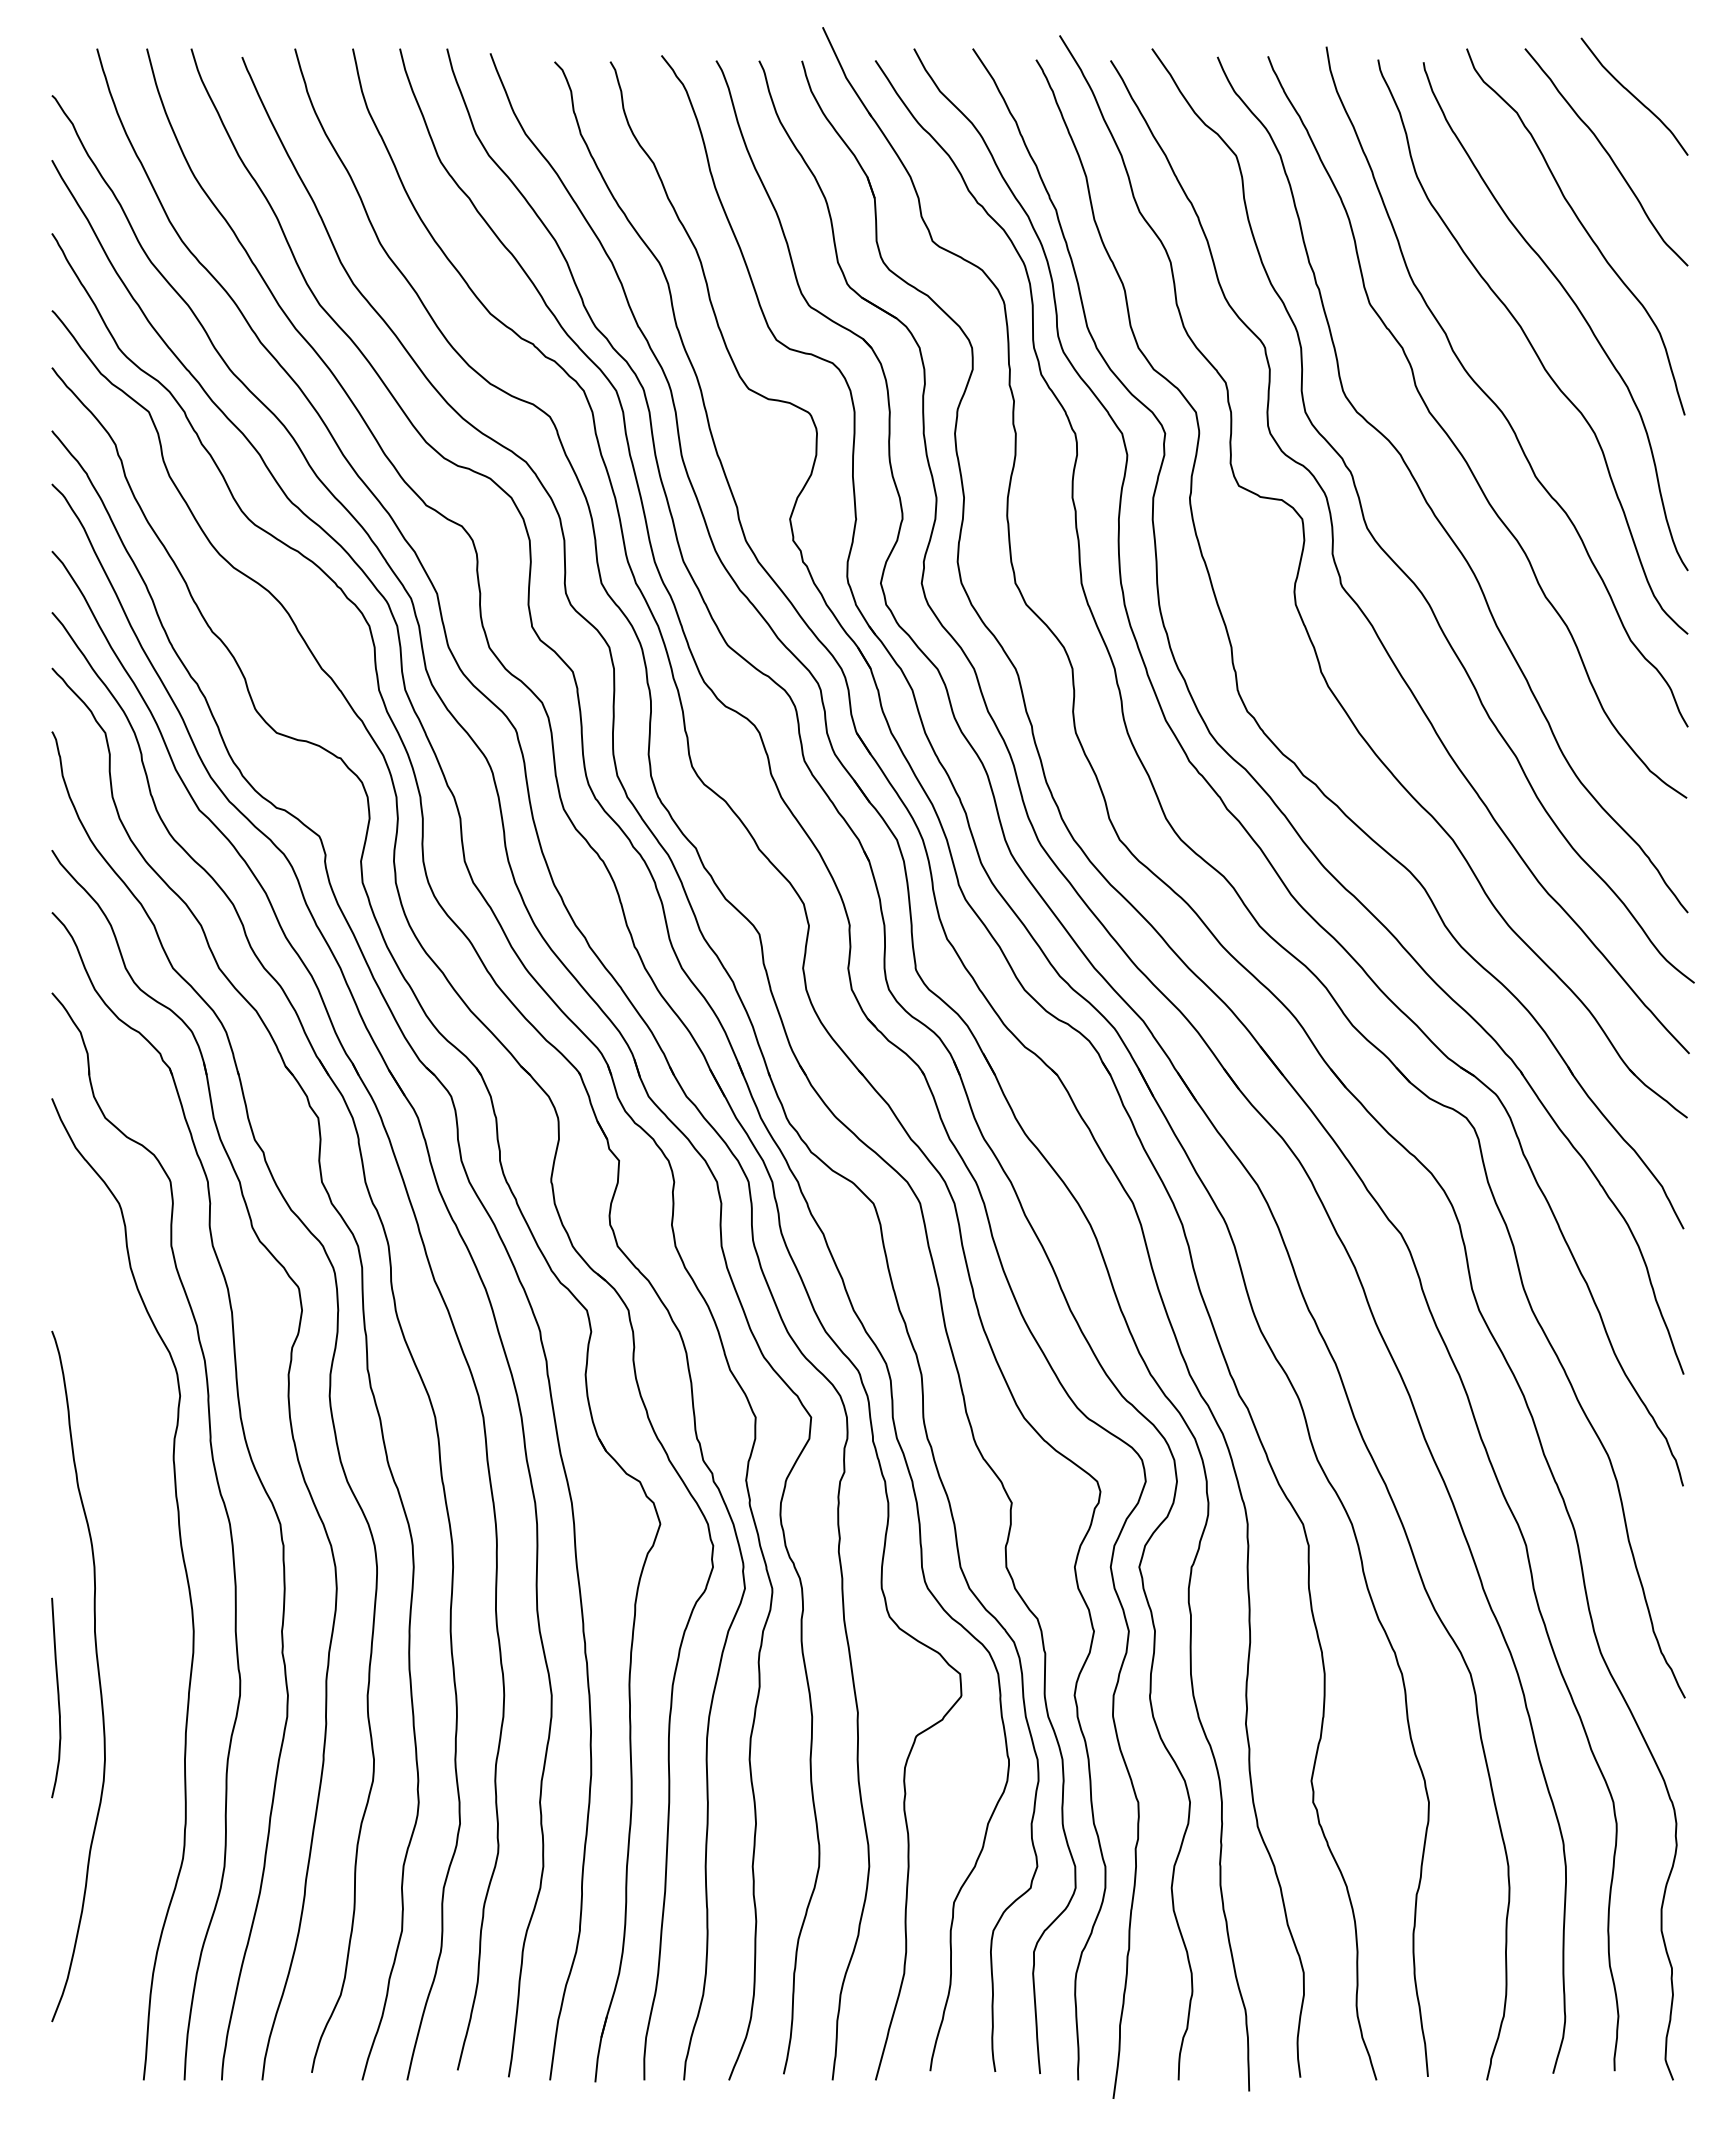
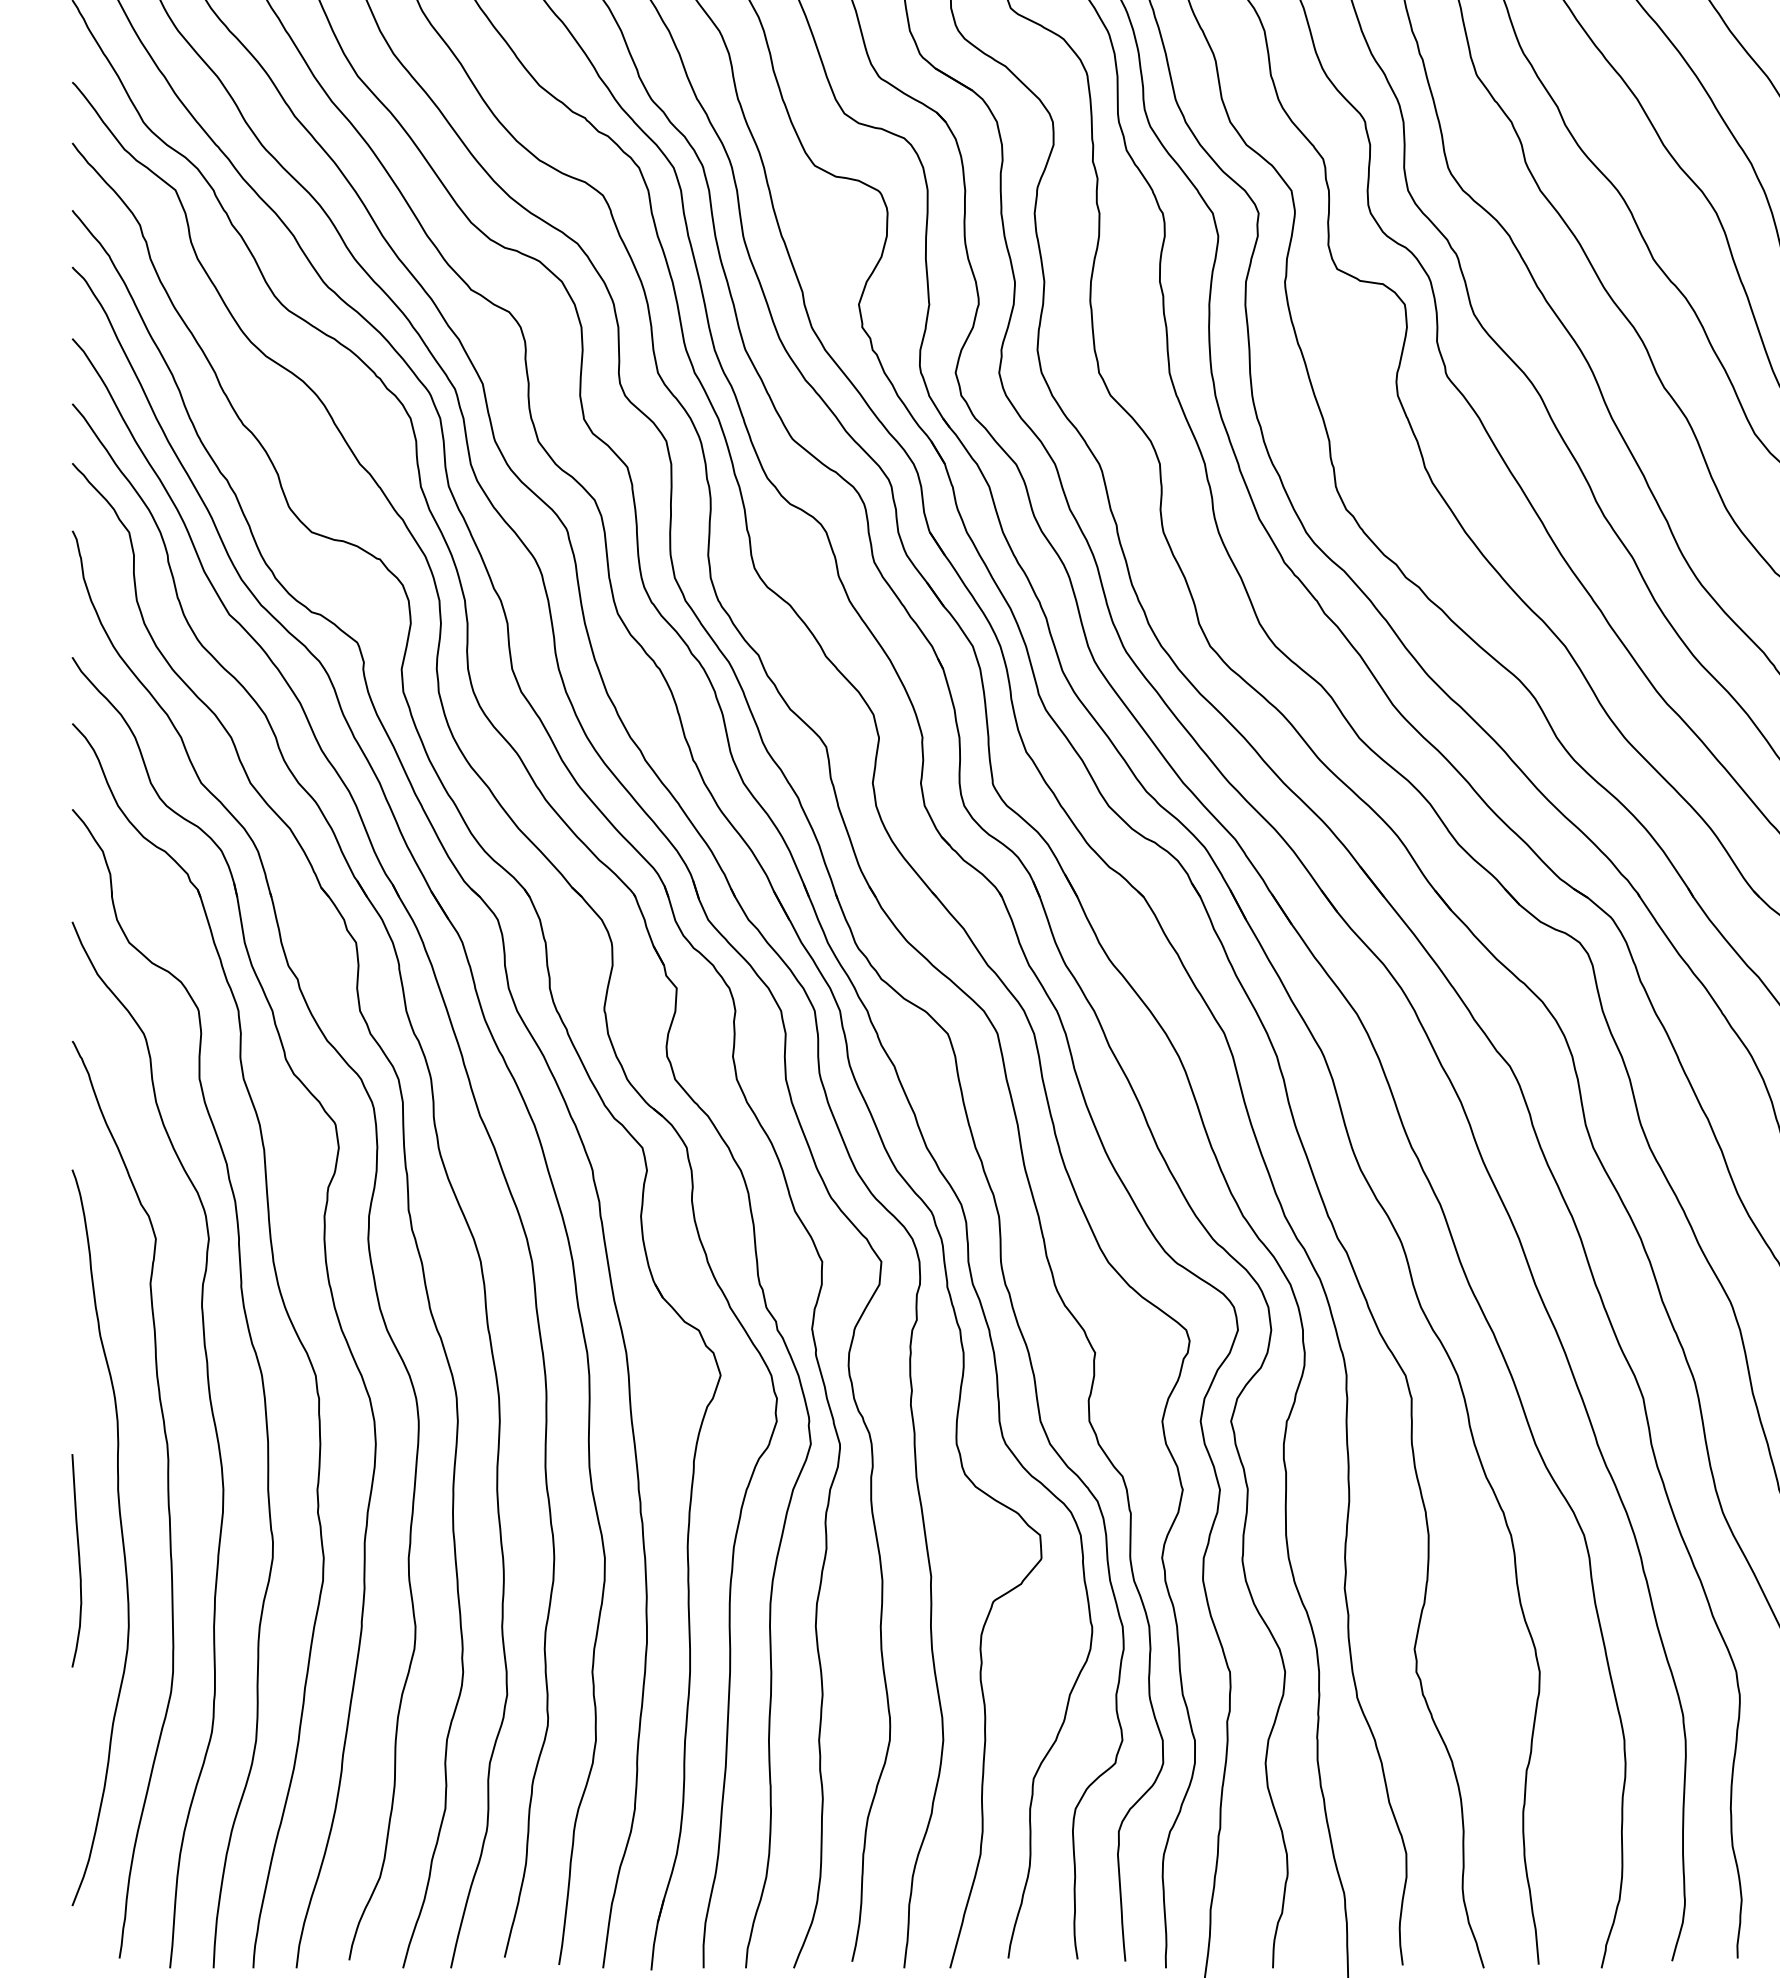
curve: (141, 1640) -> (167, 1499), added

